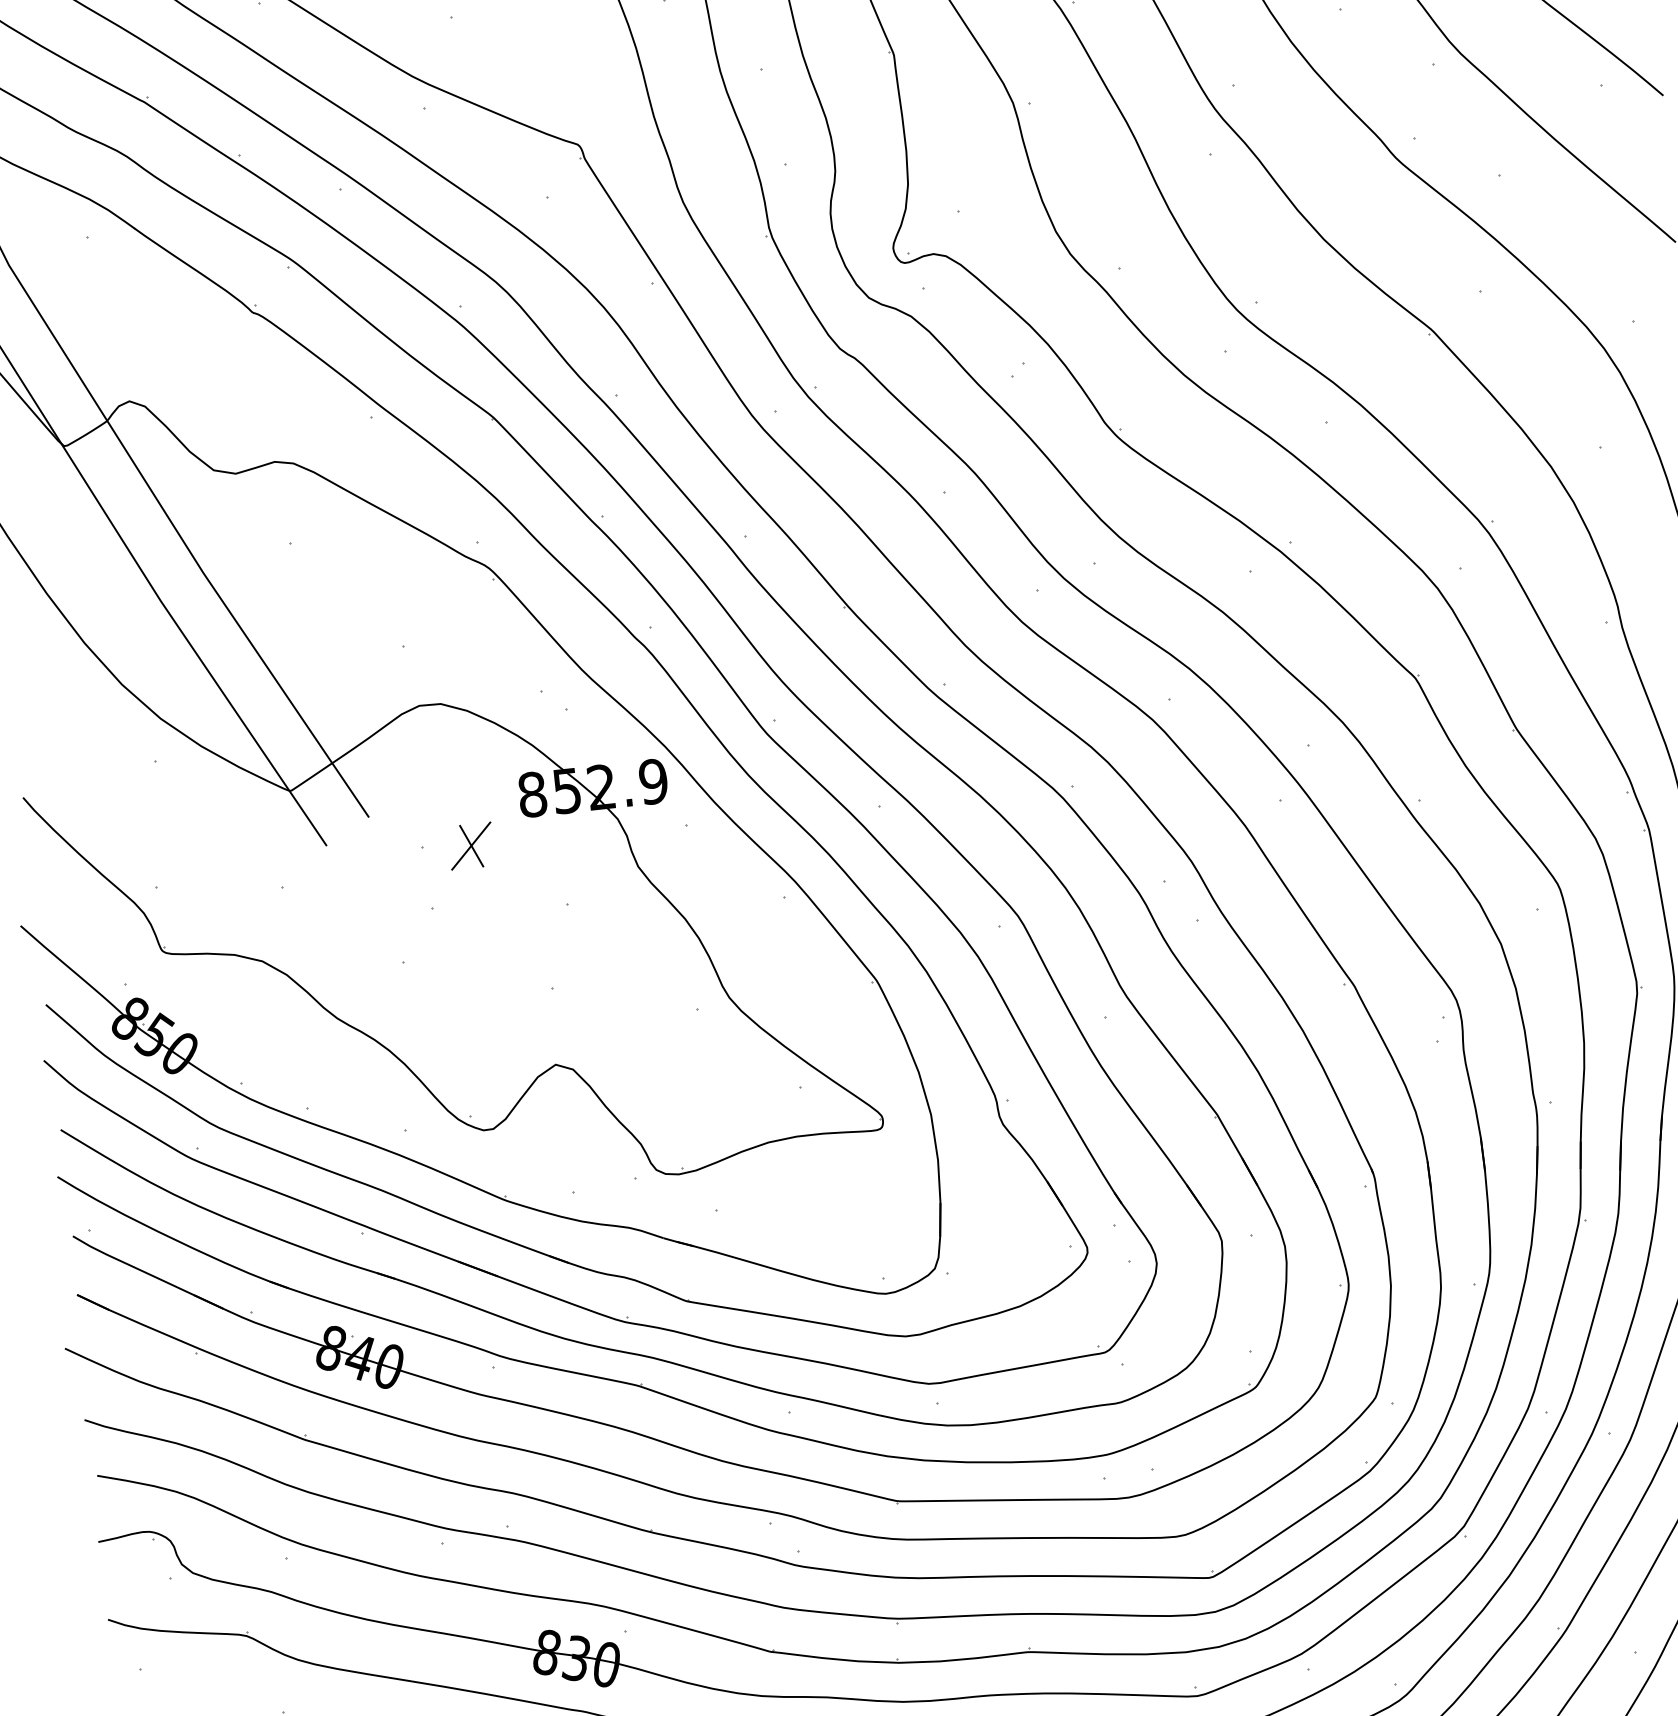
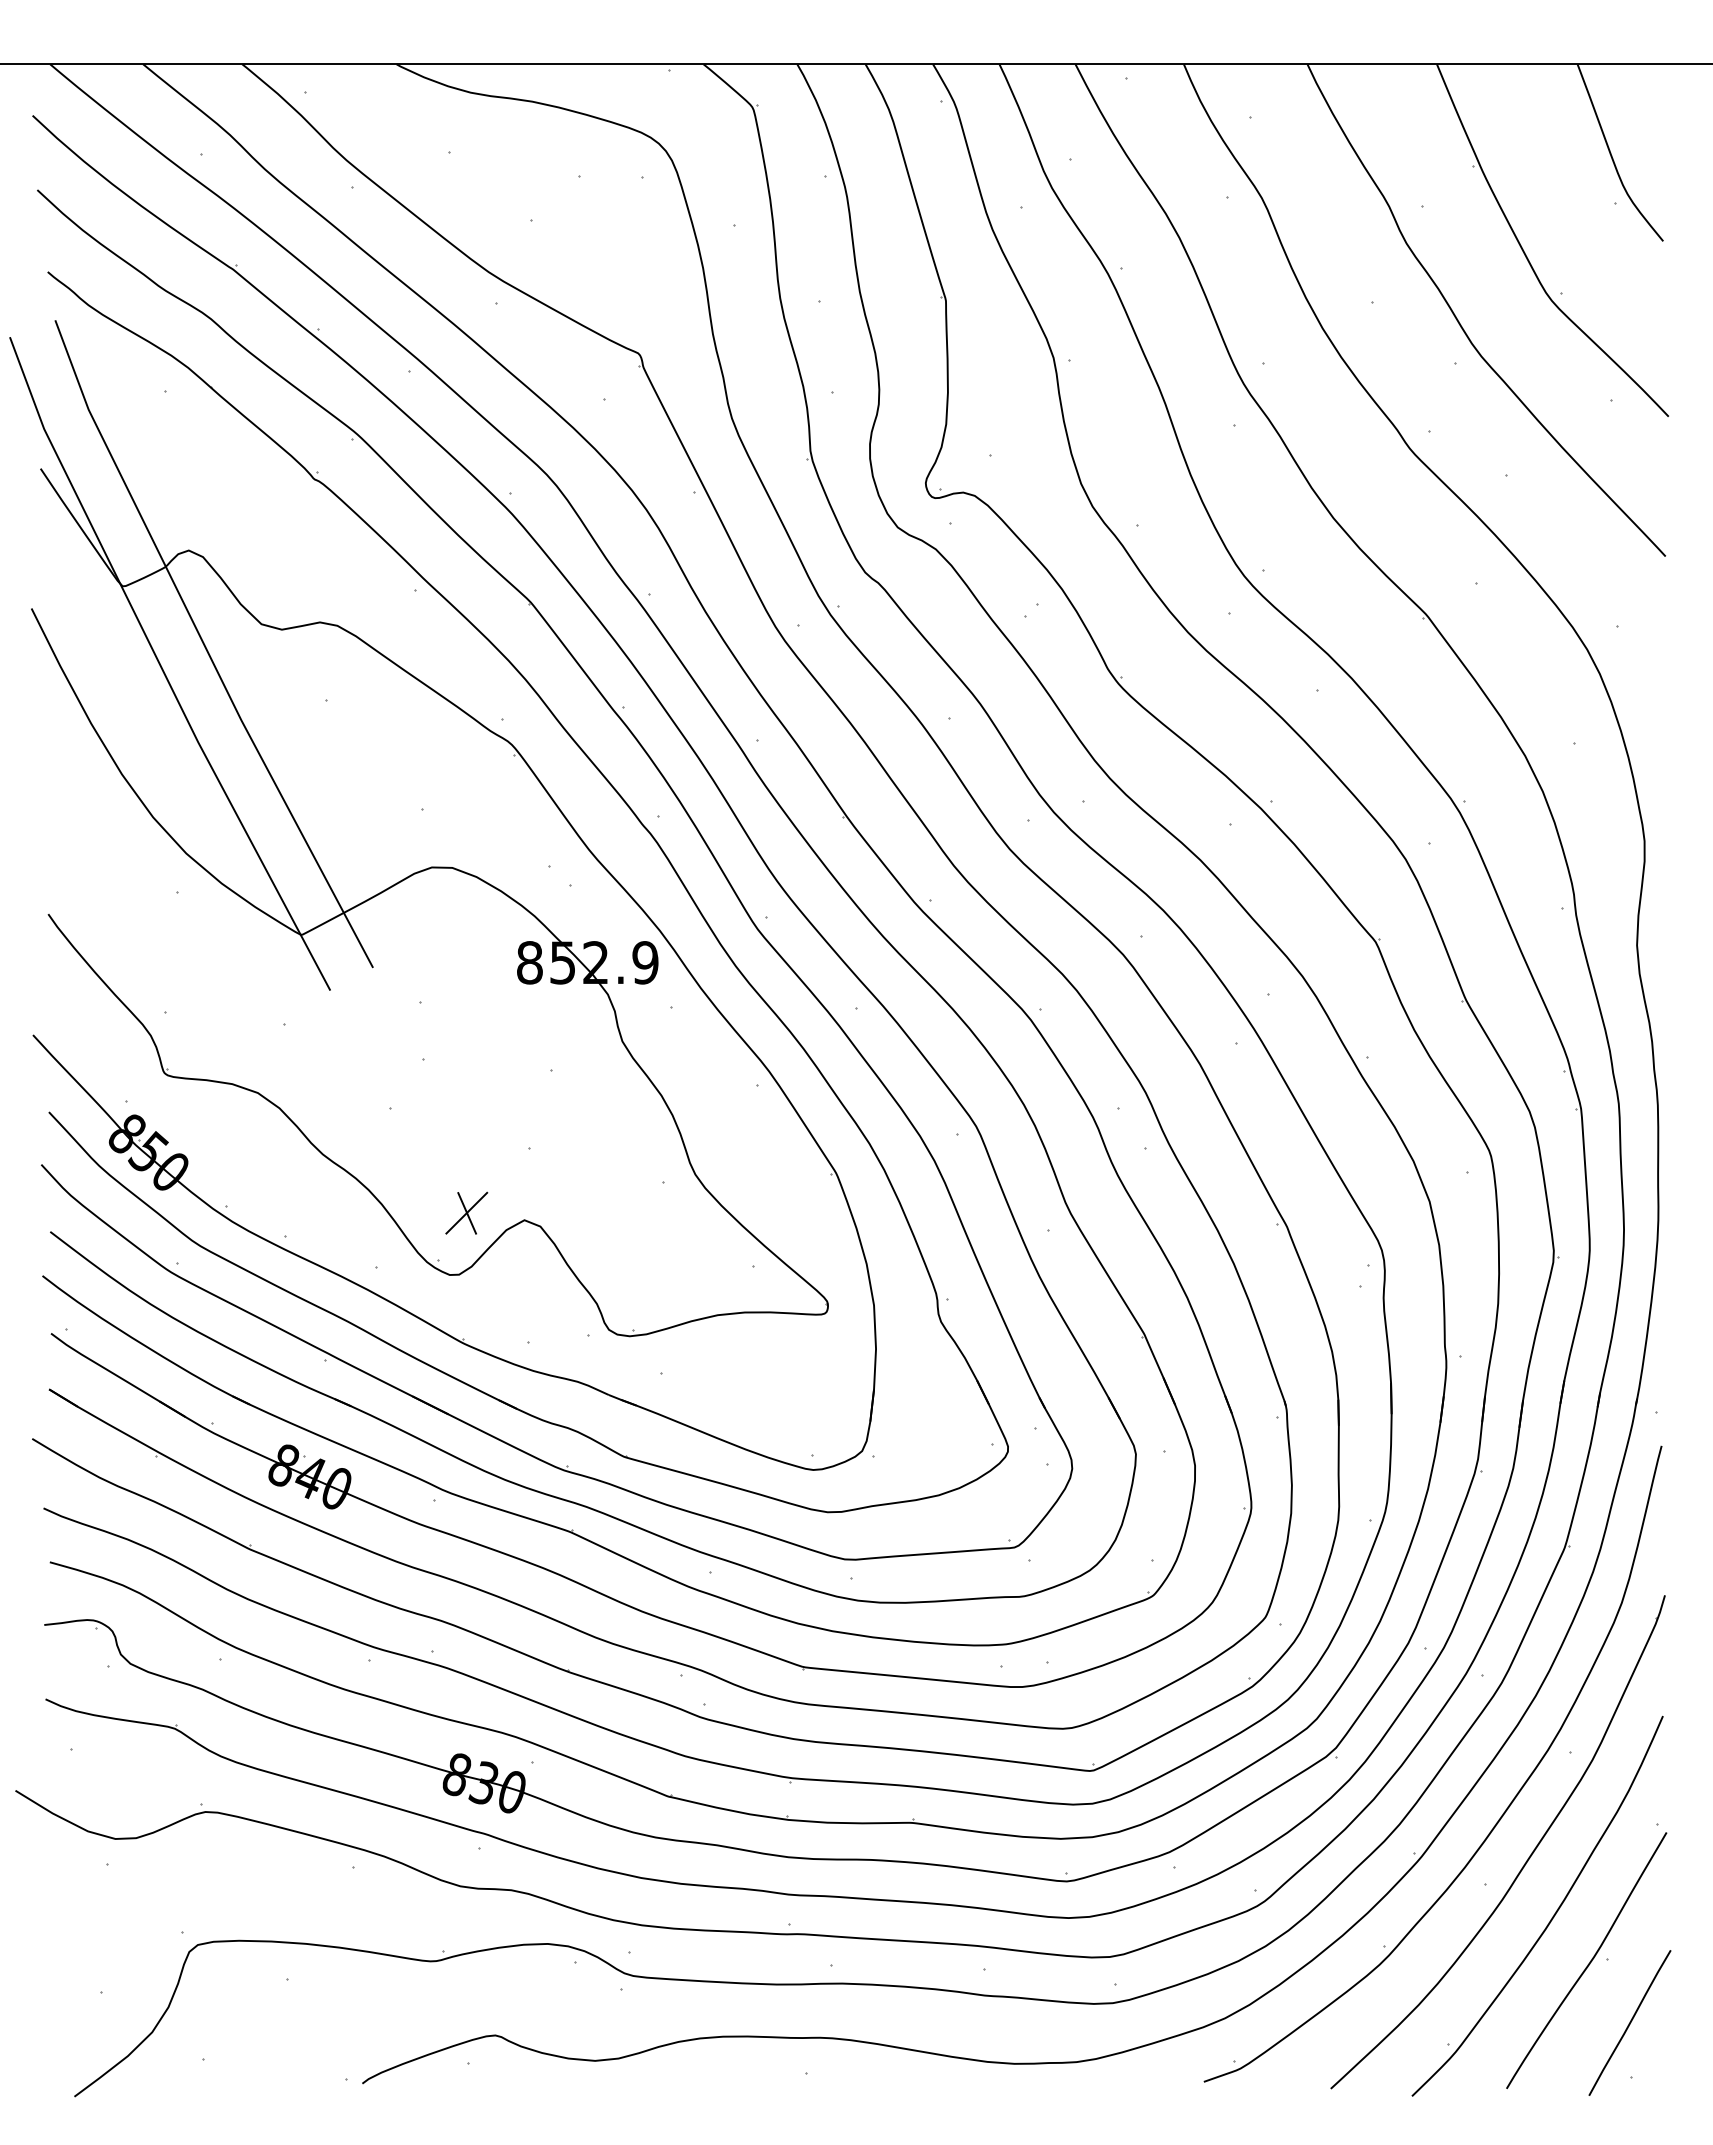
part: (470, 845) -> (466, 1212), moved

